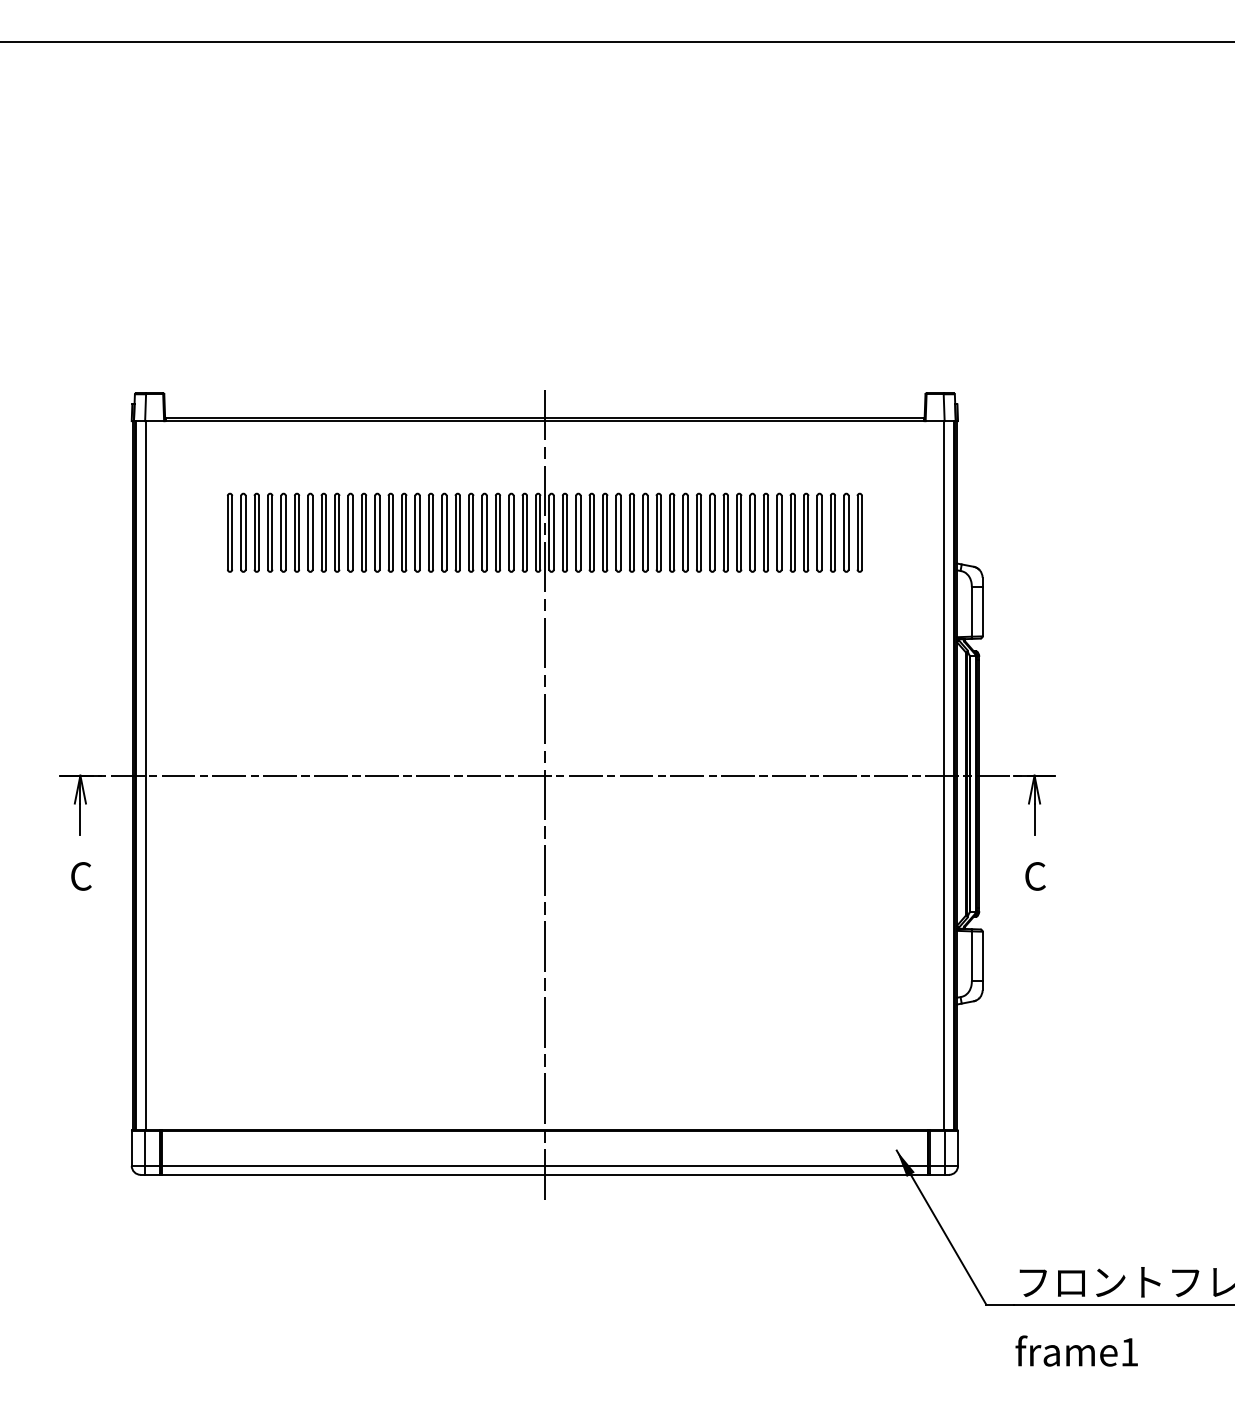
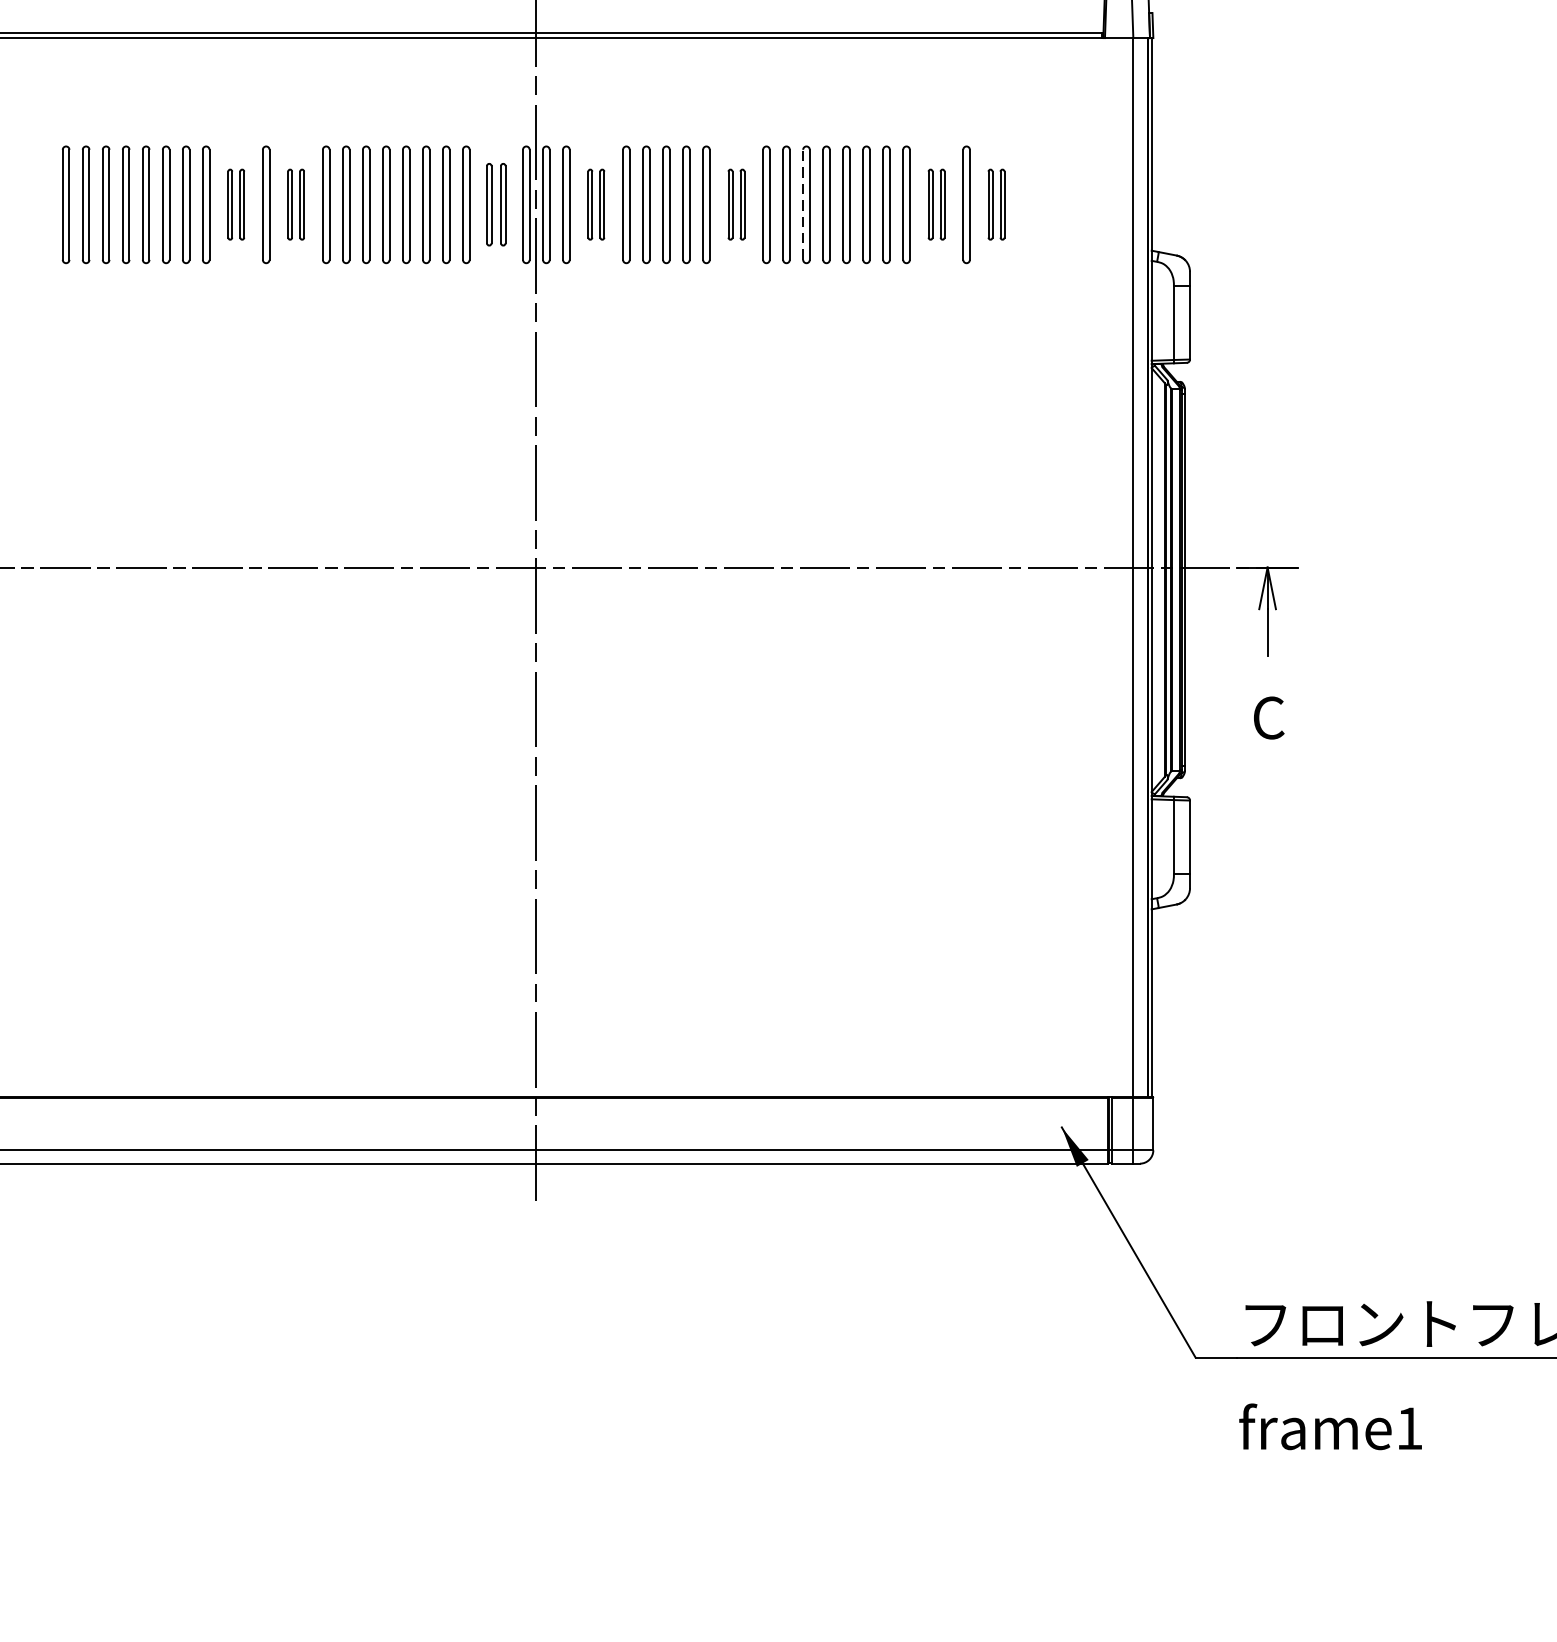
part: (343, 532) -> (235, 204), size x0.6
part: (383, 532) -> (295, 204), size x0.6
part: (517, 532) -> (495, 204), size x0.7
part: (584, 532) -> (595, 204), size x0.6
part: (678, 532) -> (735, 204), size x0.6
line: (723, 532) -> (803, 204), solid -> dashed
part: (812, 532) -> (935, 204), size x0.6
part: (852, 532) -> (995, 204), size x0.6

